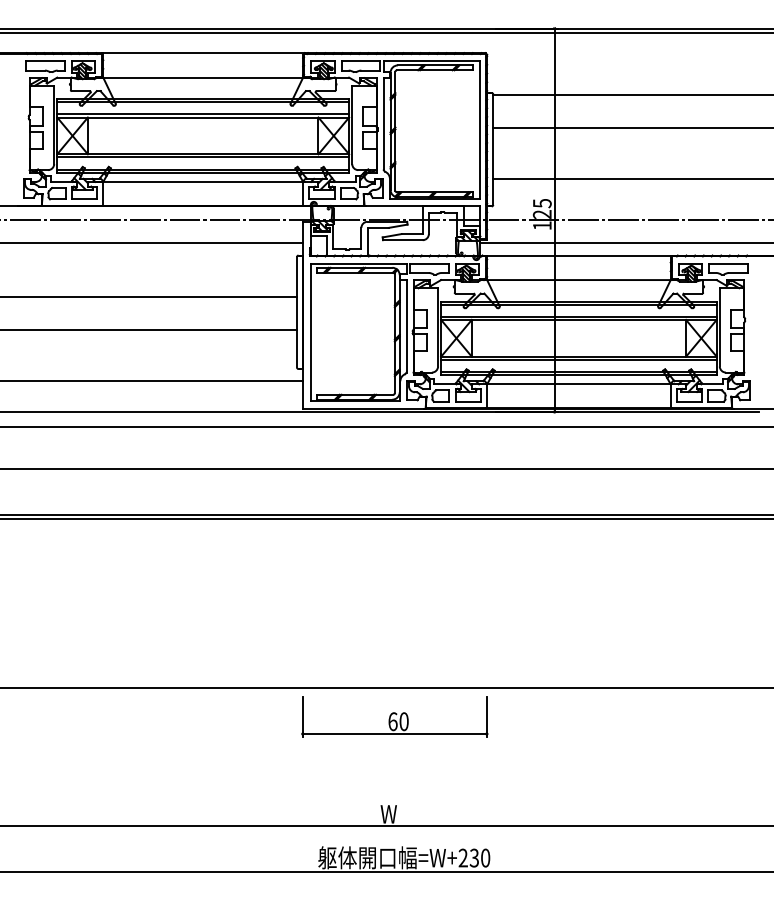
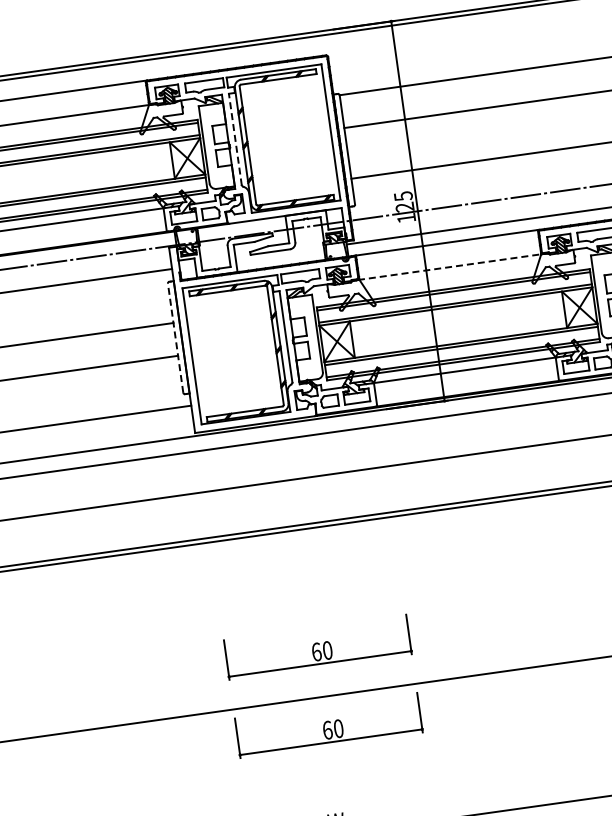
line: (383, 123) -> (235, 139), solid -> dashed
line: (579, 280) -> (450, 267), solid -> dashed
line: (297, 311) -> (176, 337), solid -> dashed
part: (394, 637) -> (317, 646), added

